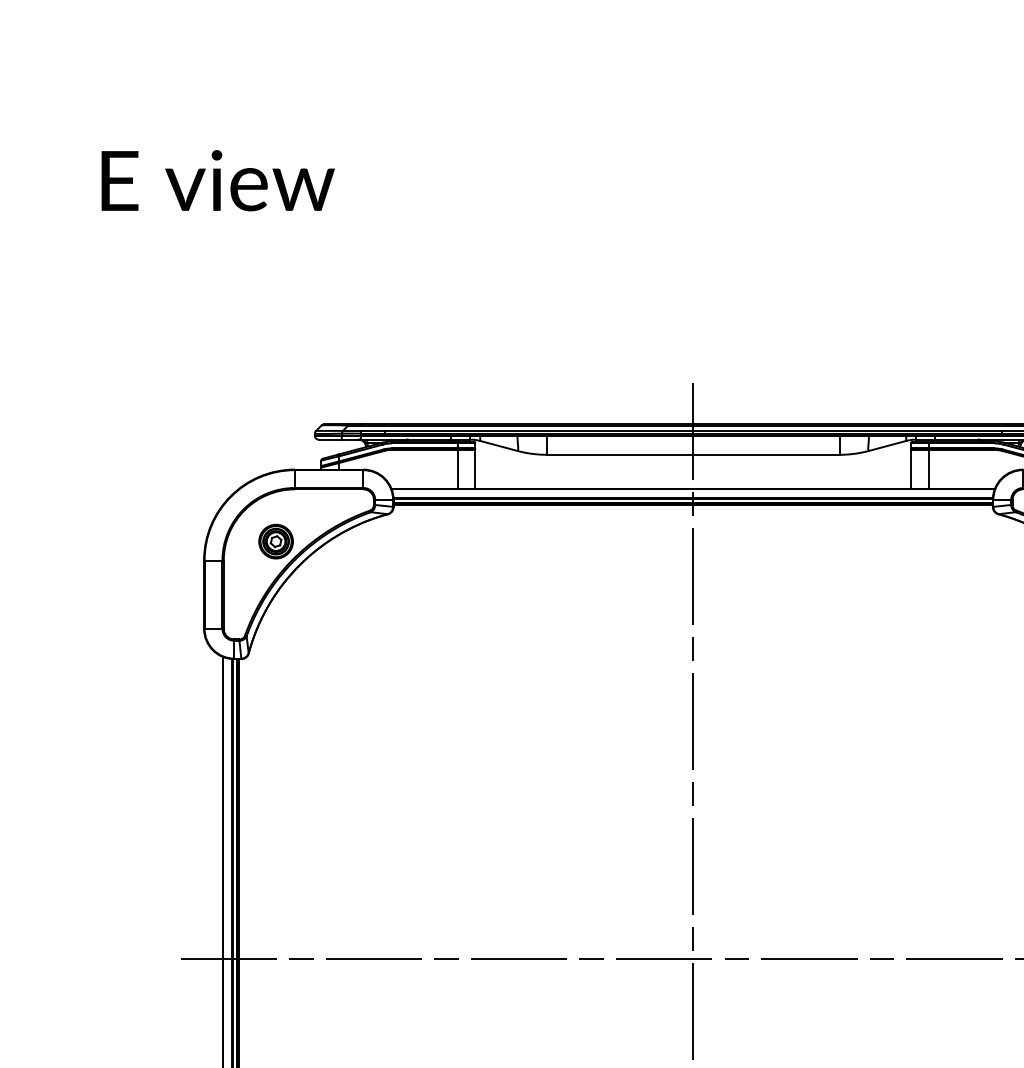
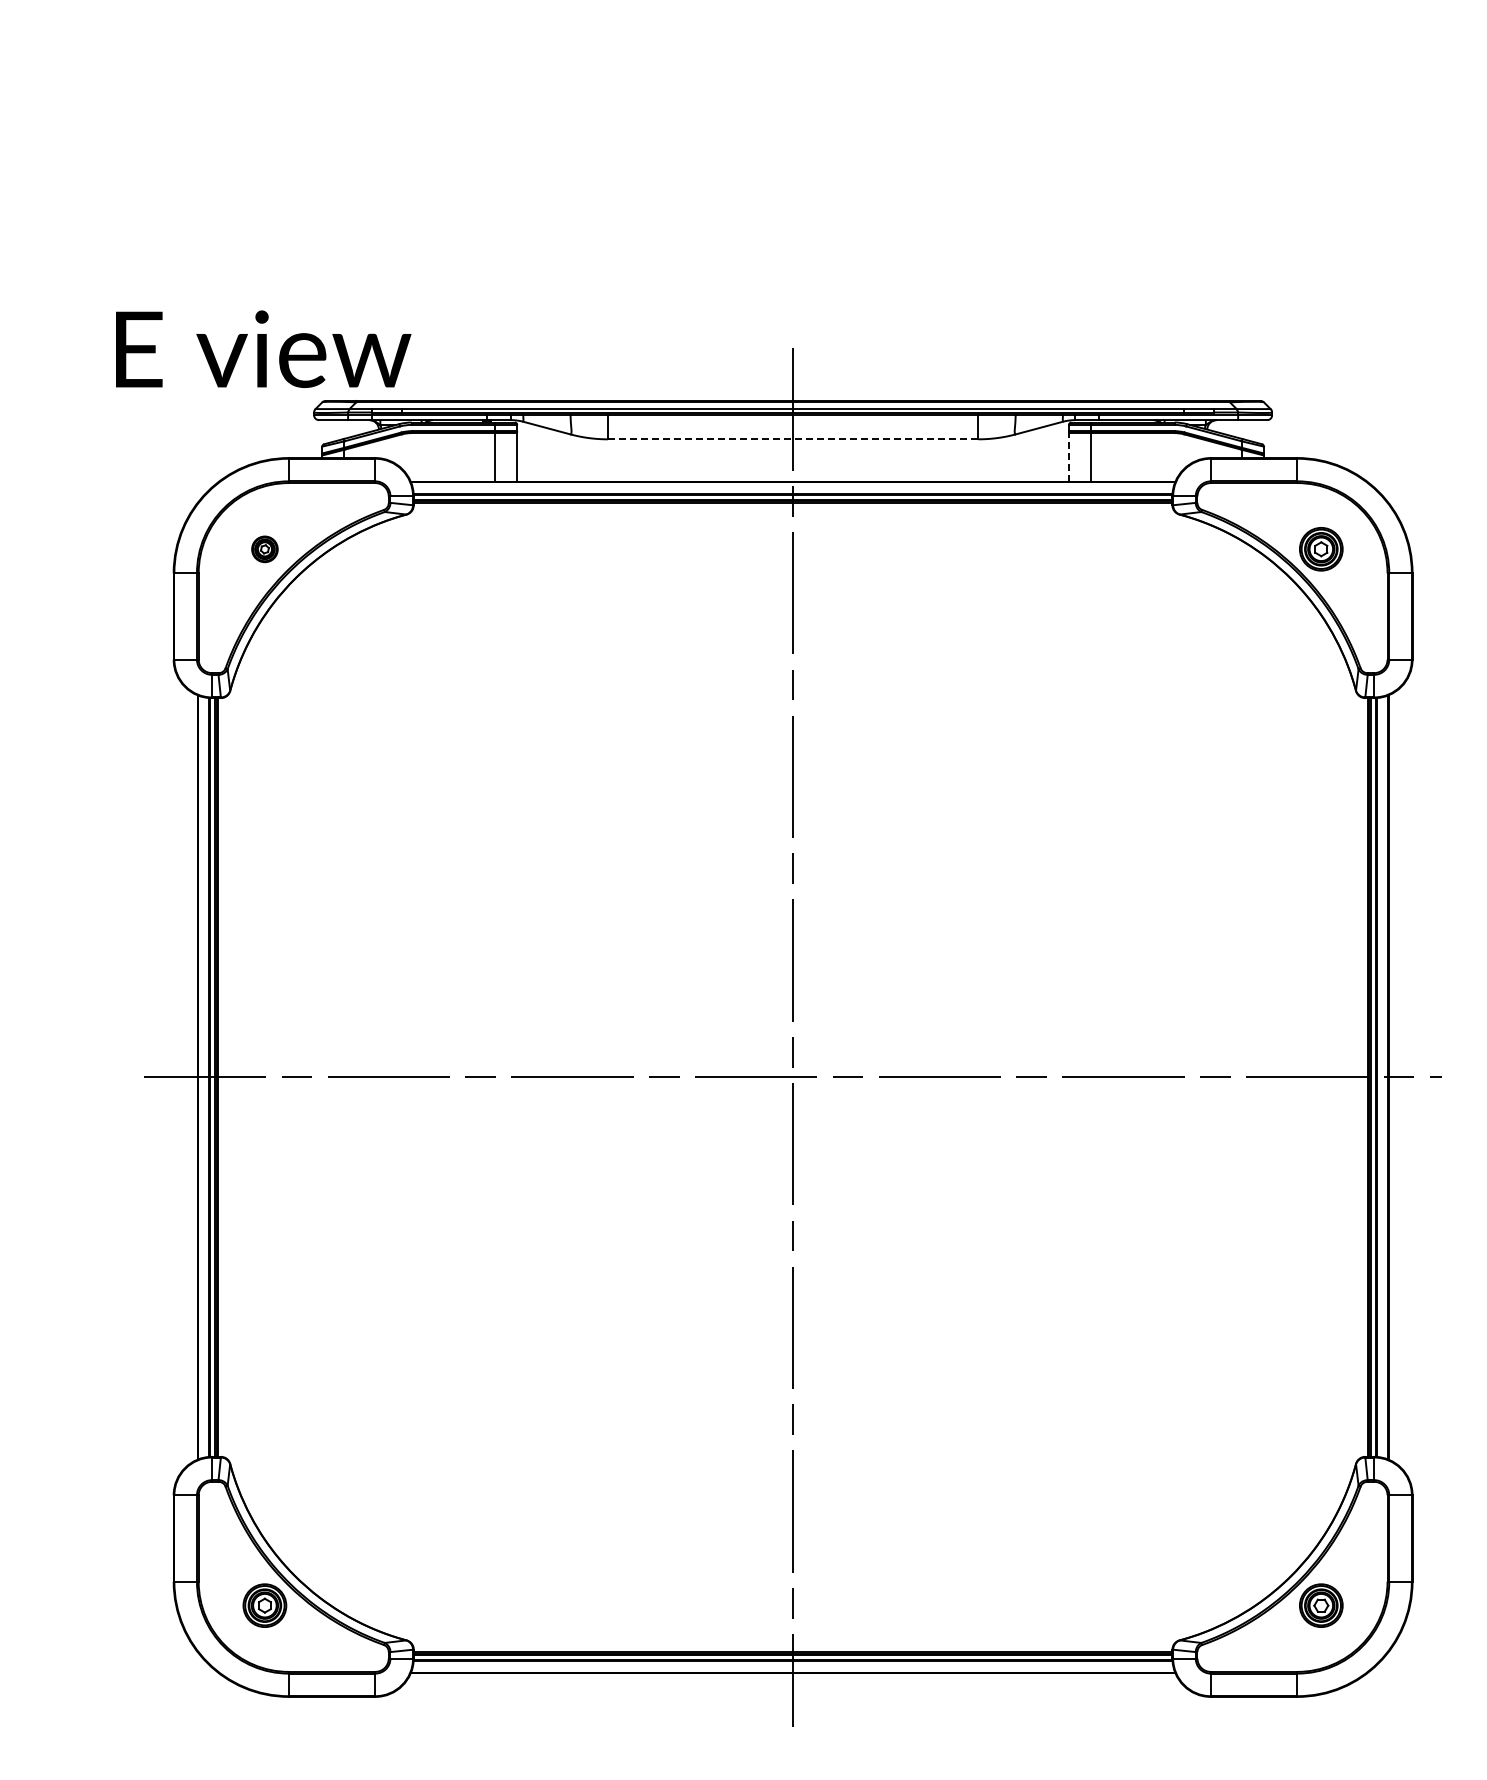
text: (218, 180) -> (263, 348), moved
line: (693, 454) -> (793, 439), solid -> dashed
line: (910, 469) -> (1068, 457), solid -> dashed
part: (275, 541) -> (264, 549), size x0.6

